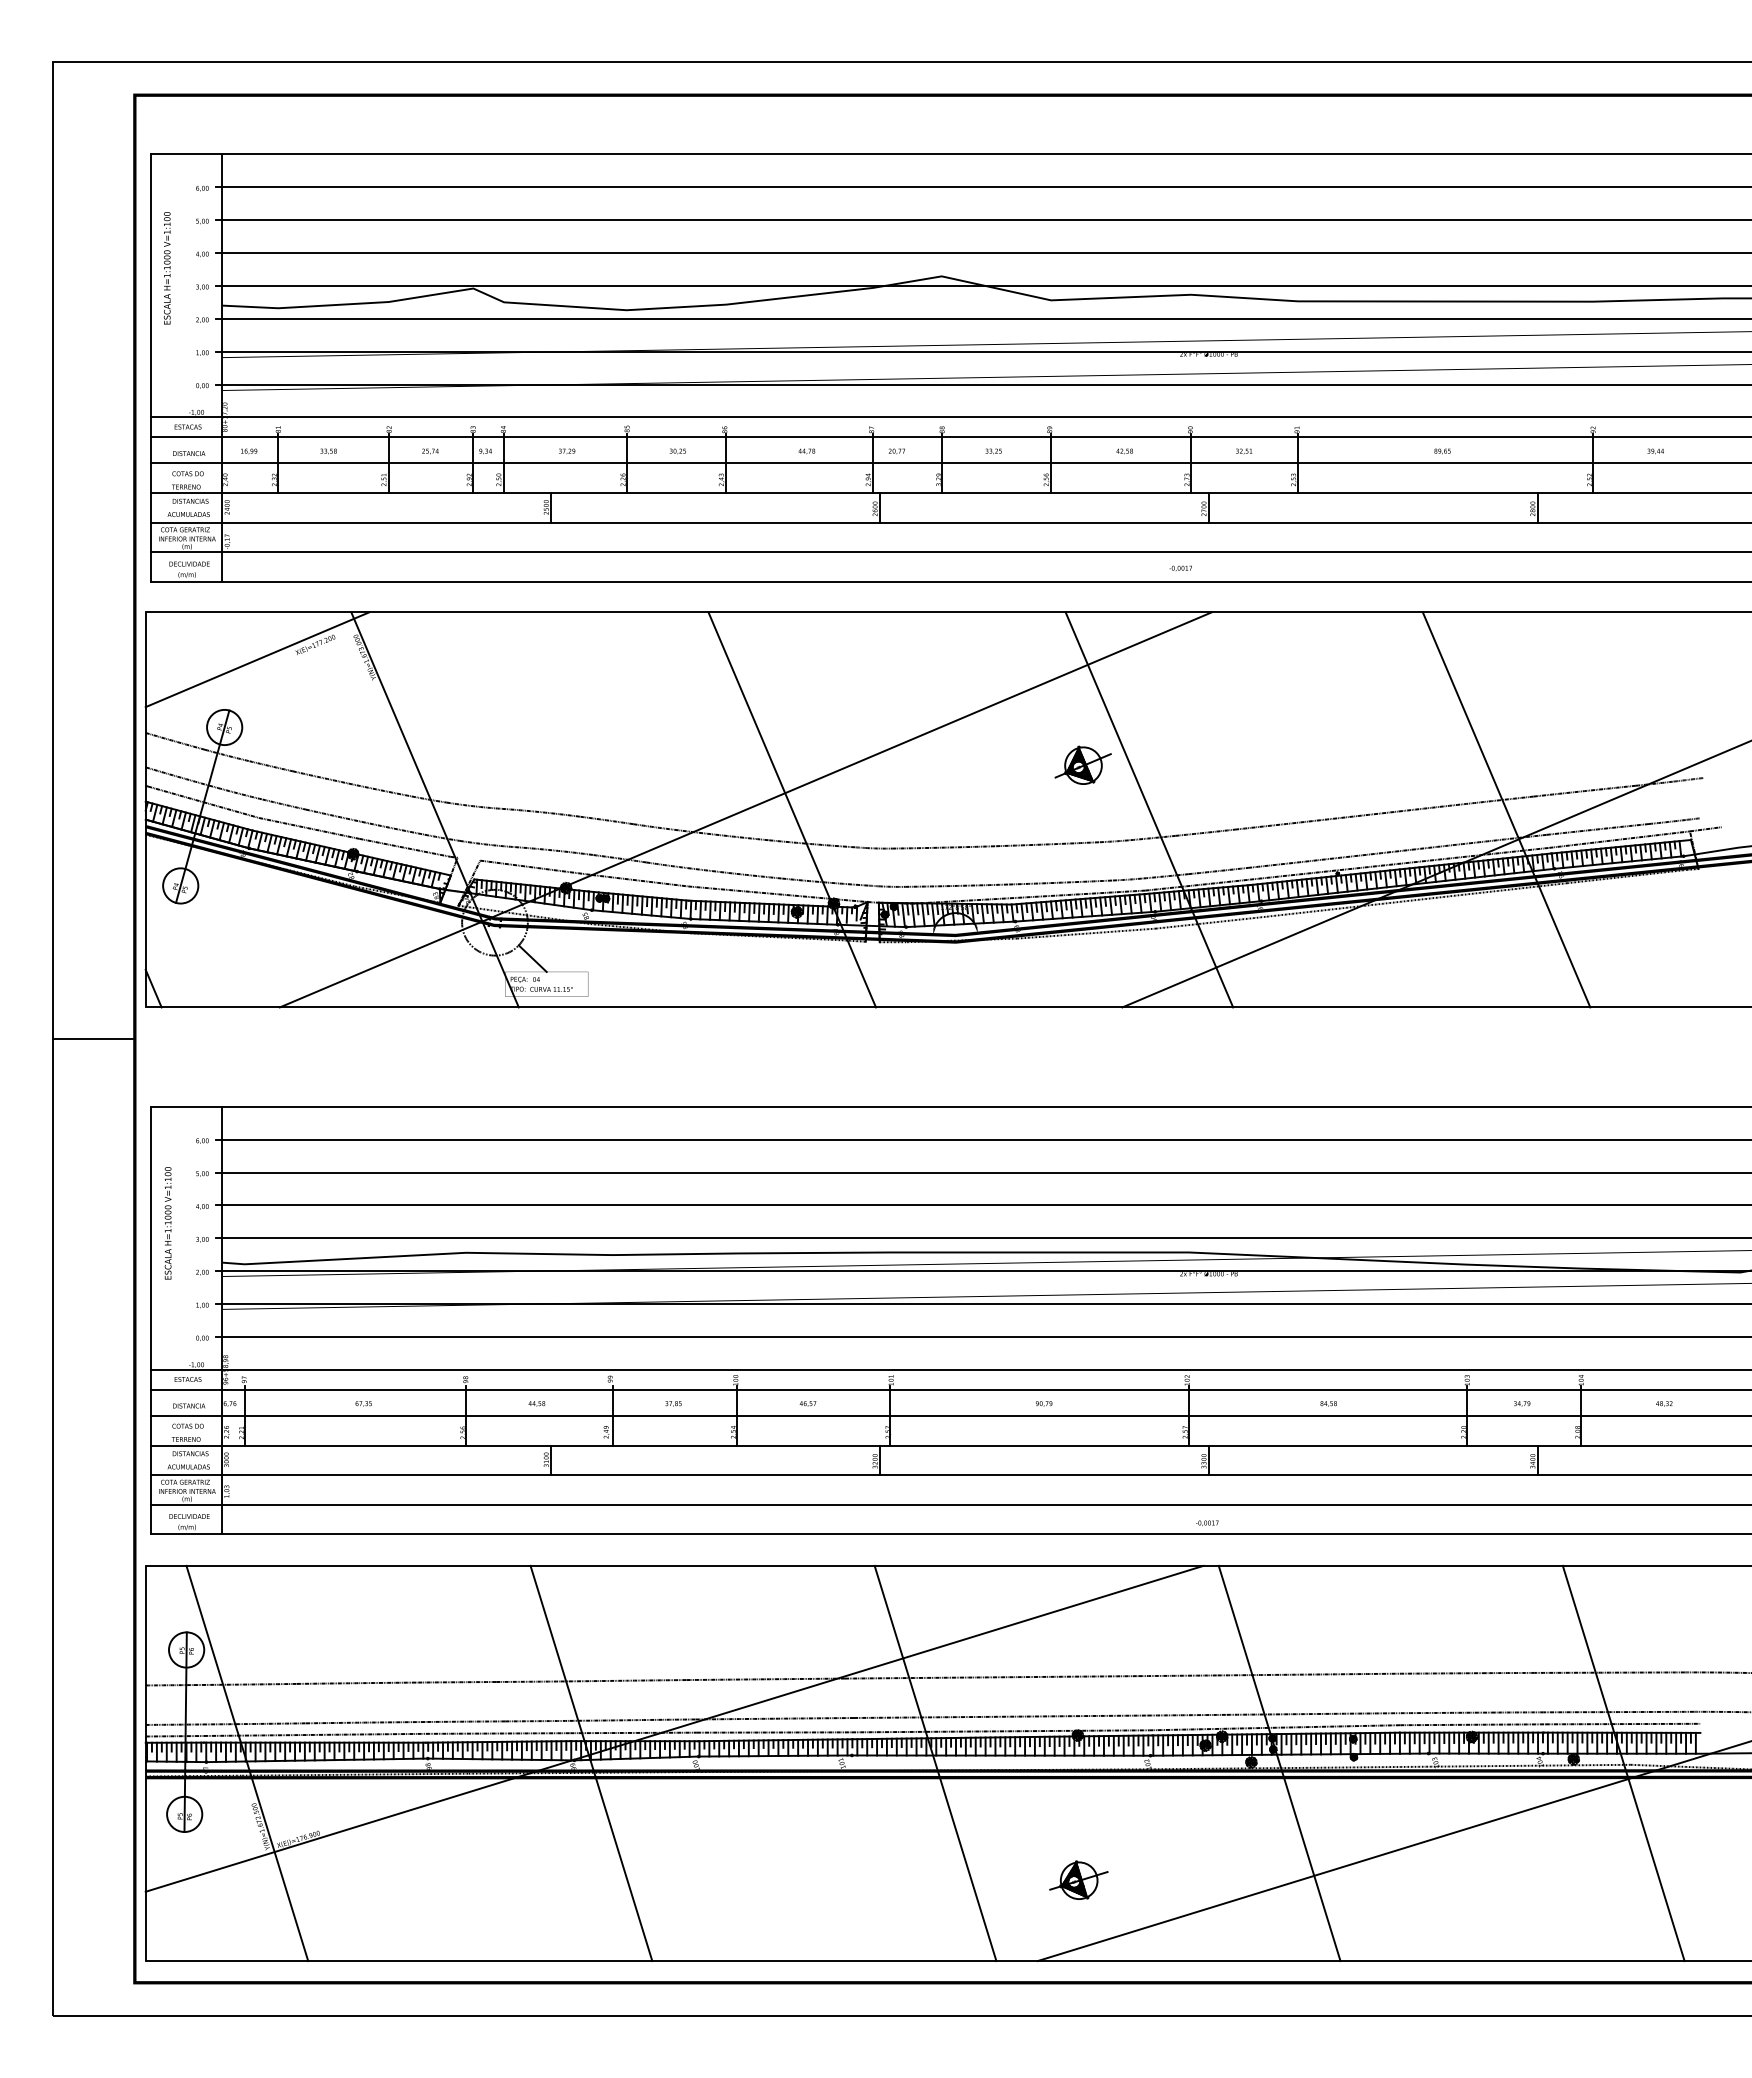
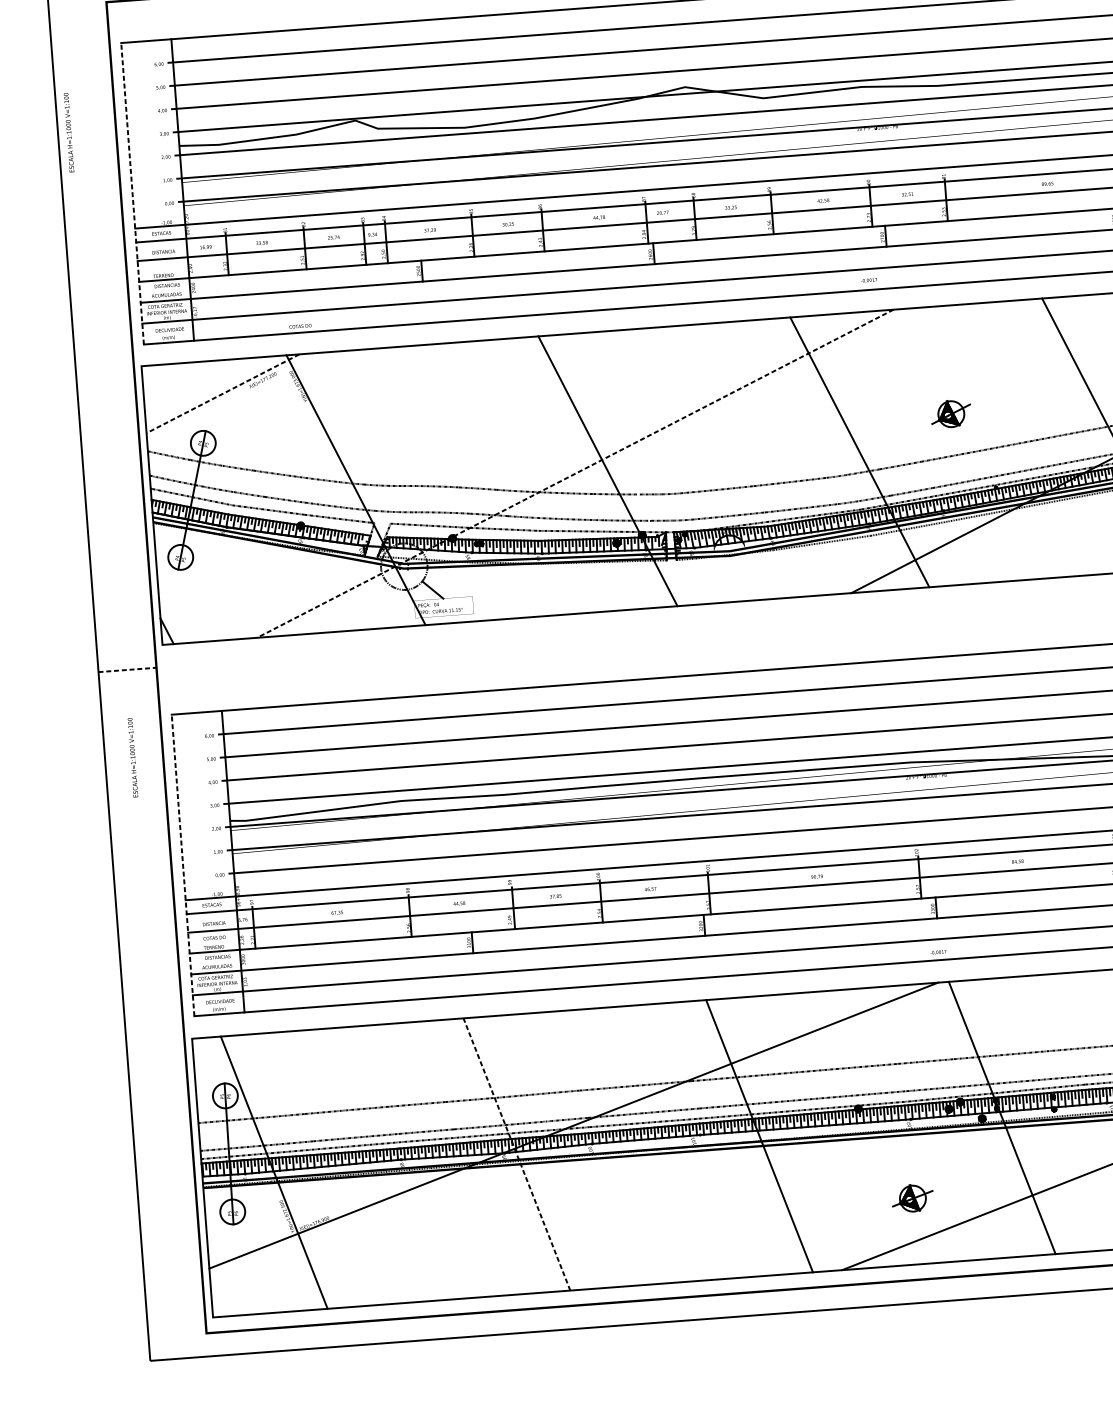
text: (167, 268) -> (69, 132), moved
line: (151, 368) -> (132, 194), solid -> dashed
text: (187, 473) -> (300, 326), moved
line: (257, 659) -> (222, 393), solid -> dashed
part: (1082, 764) -> (950, 413), moved
line: (745, 810) -> (575, 474), solid -> dashed
line: (94, 1038) -> (128, 669), solid -> dashed
text: (167, 1223) -> (132, 757), moved
line: (151, 1320) -> (183, 865), solid -> dashed
line: (591, 1763) -> (516, 1154), solid -> dashed
part: (1078, 1879) -> (912, 1197), moved

